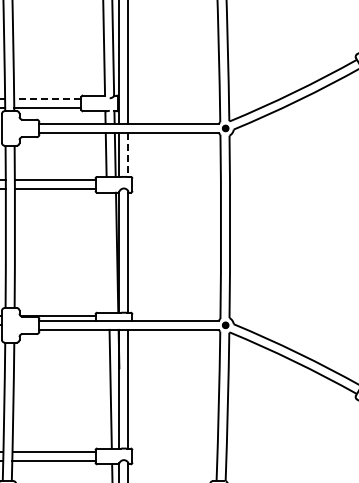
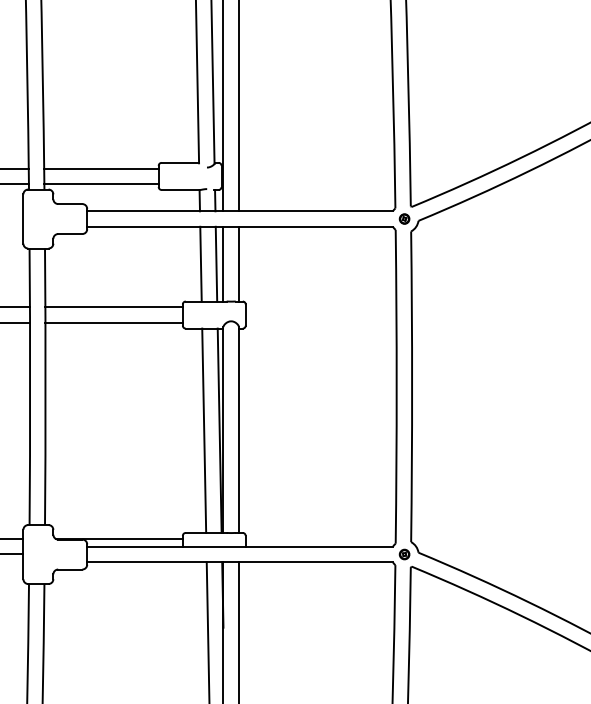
line: (47, 98) -> (100, 167), dashed -> solid
line: (128, 154) -> (239, 263), dashed -> solid
line: (107, 252) -> (203, 430), added

